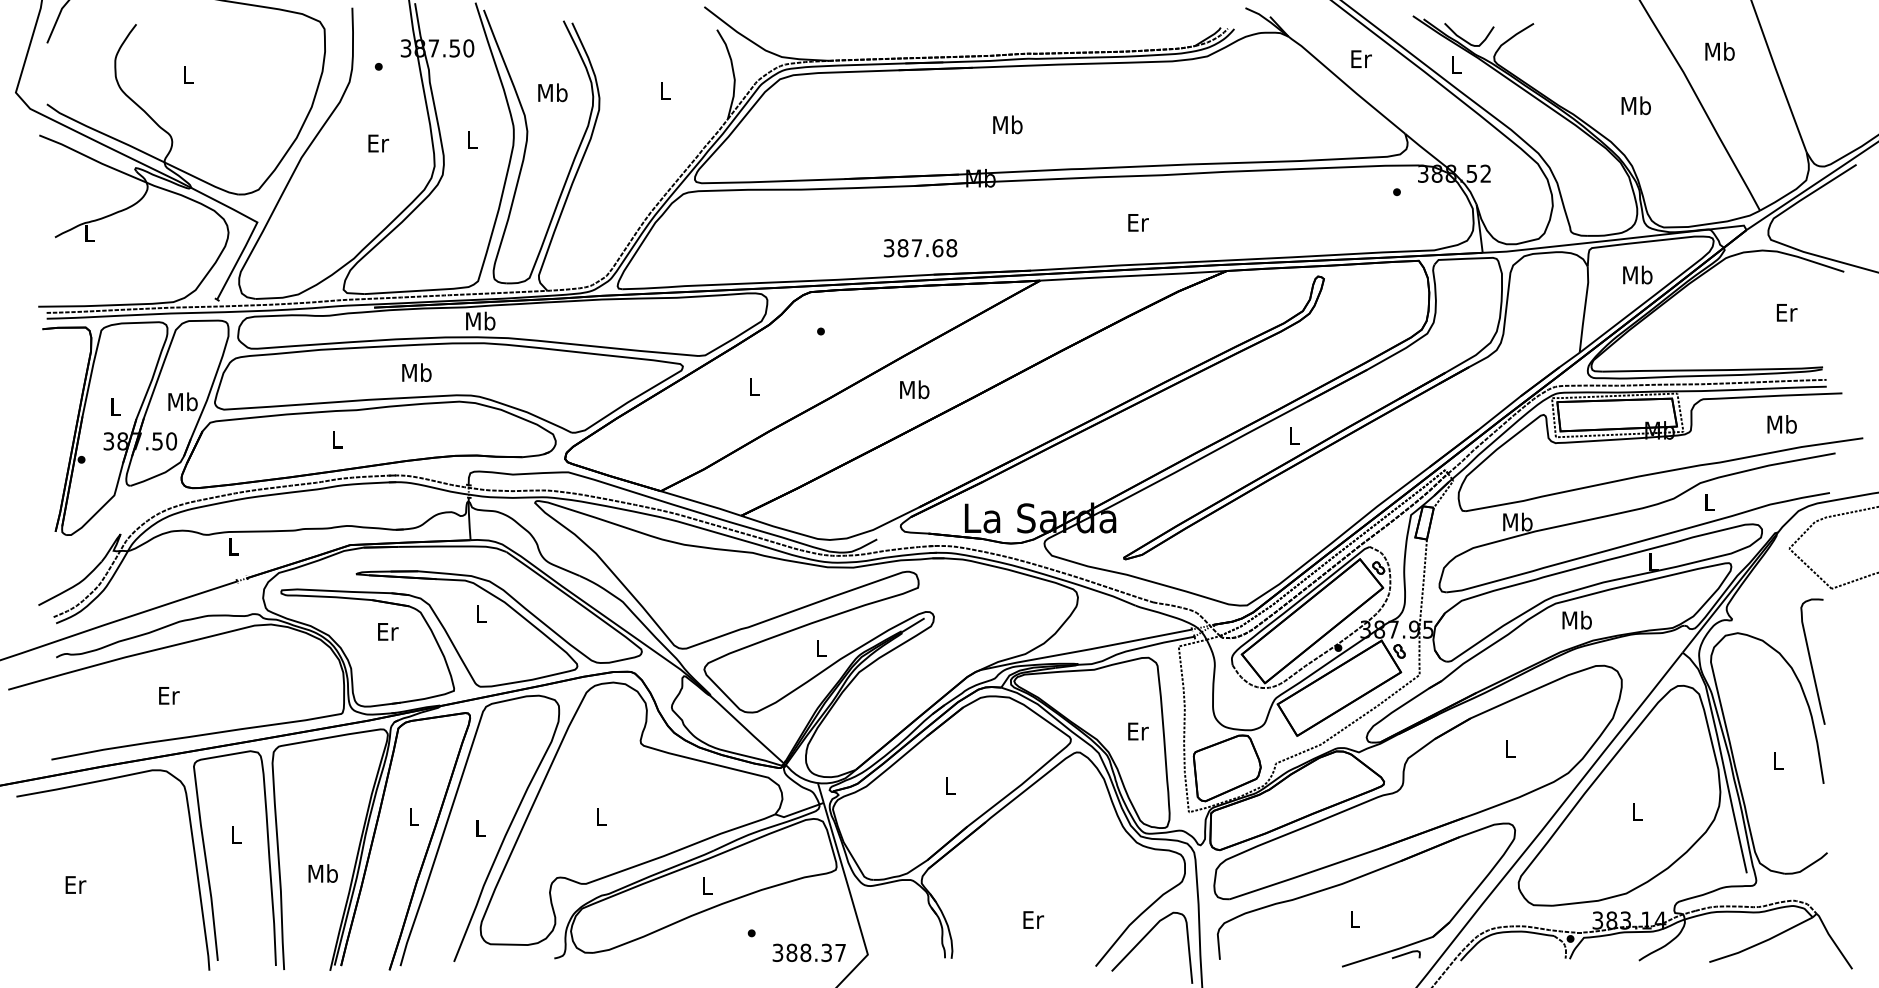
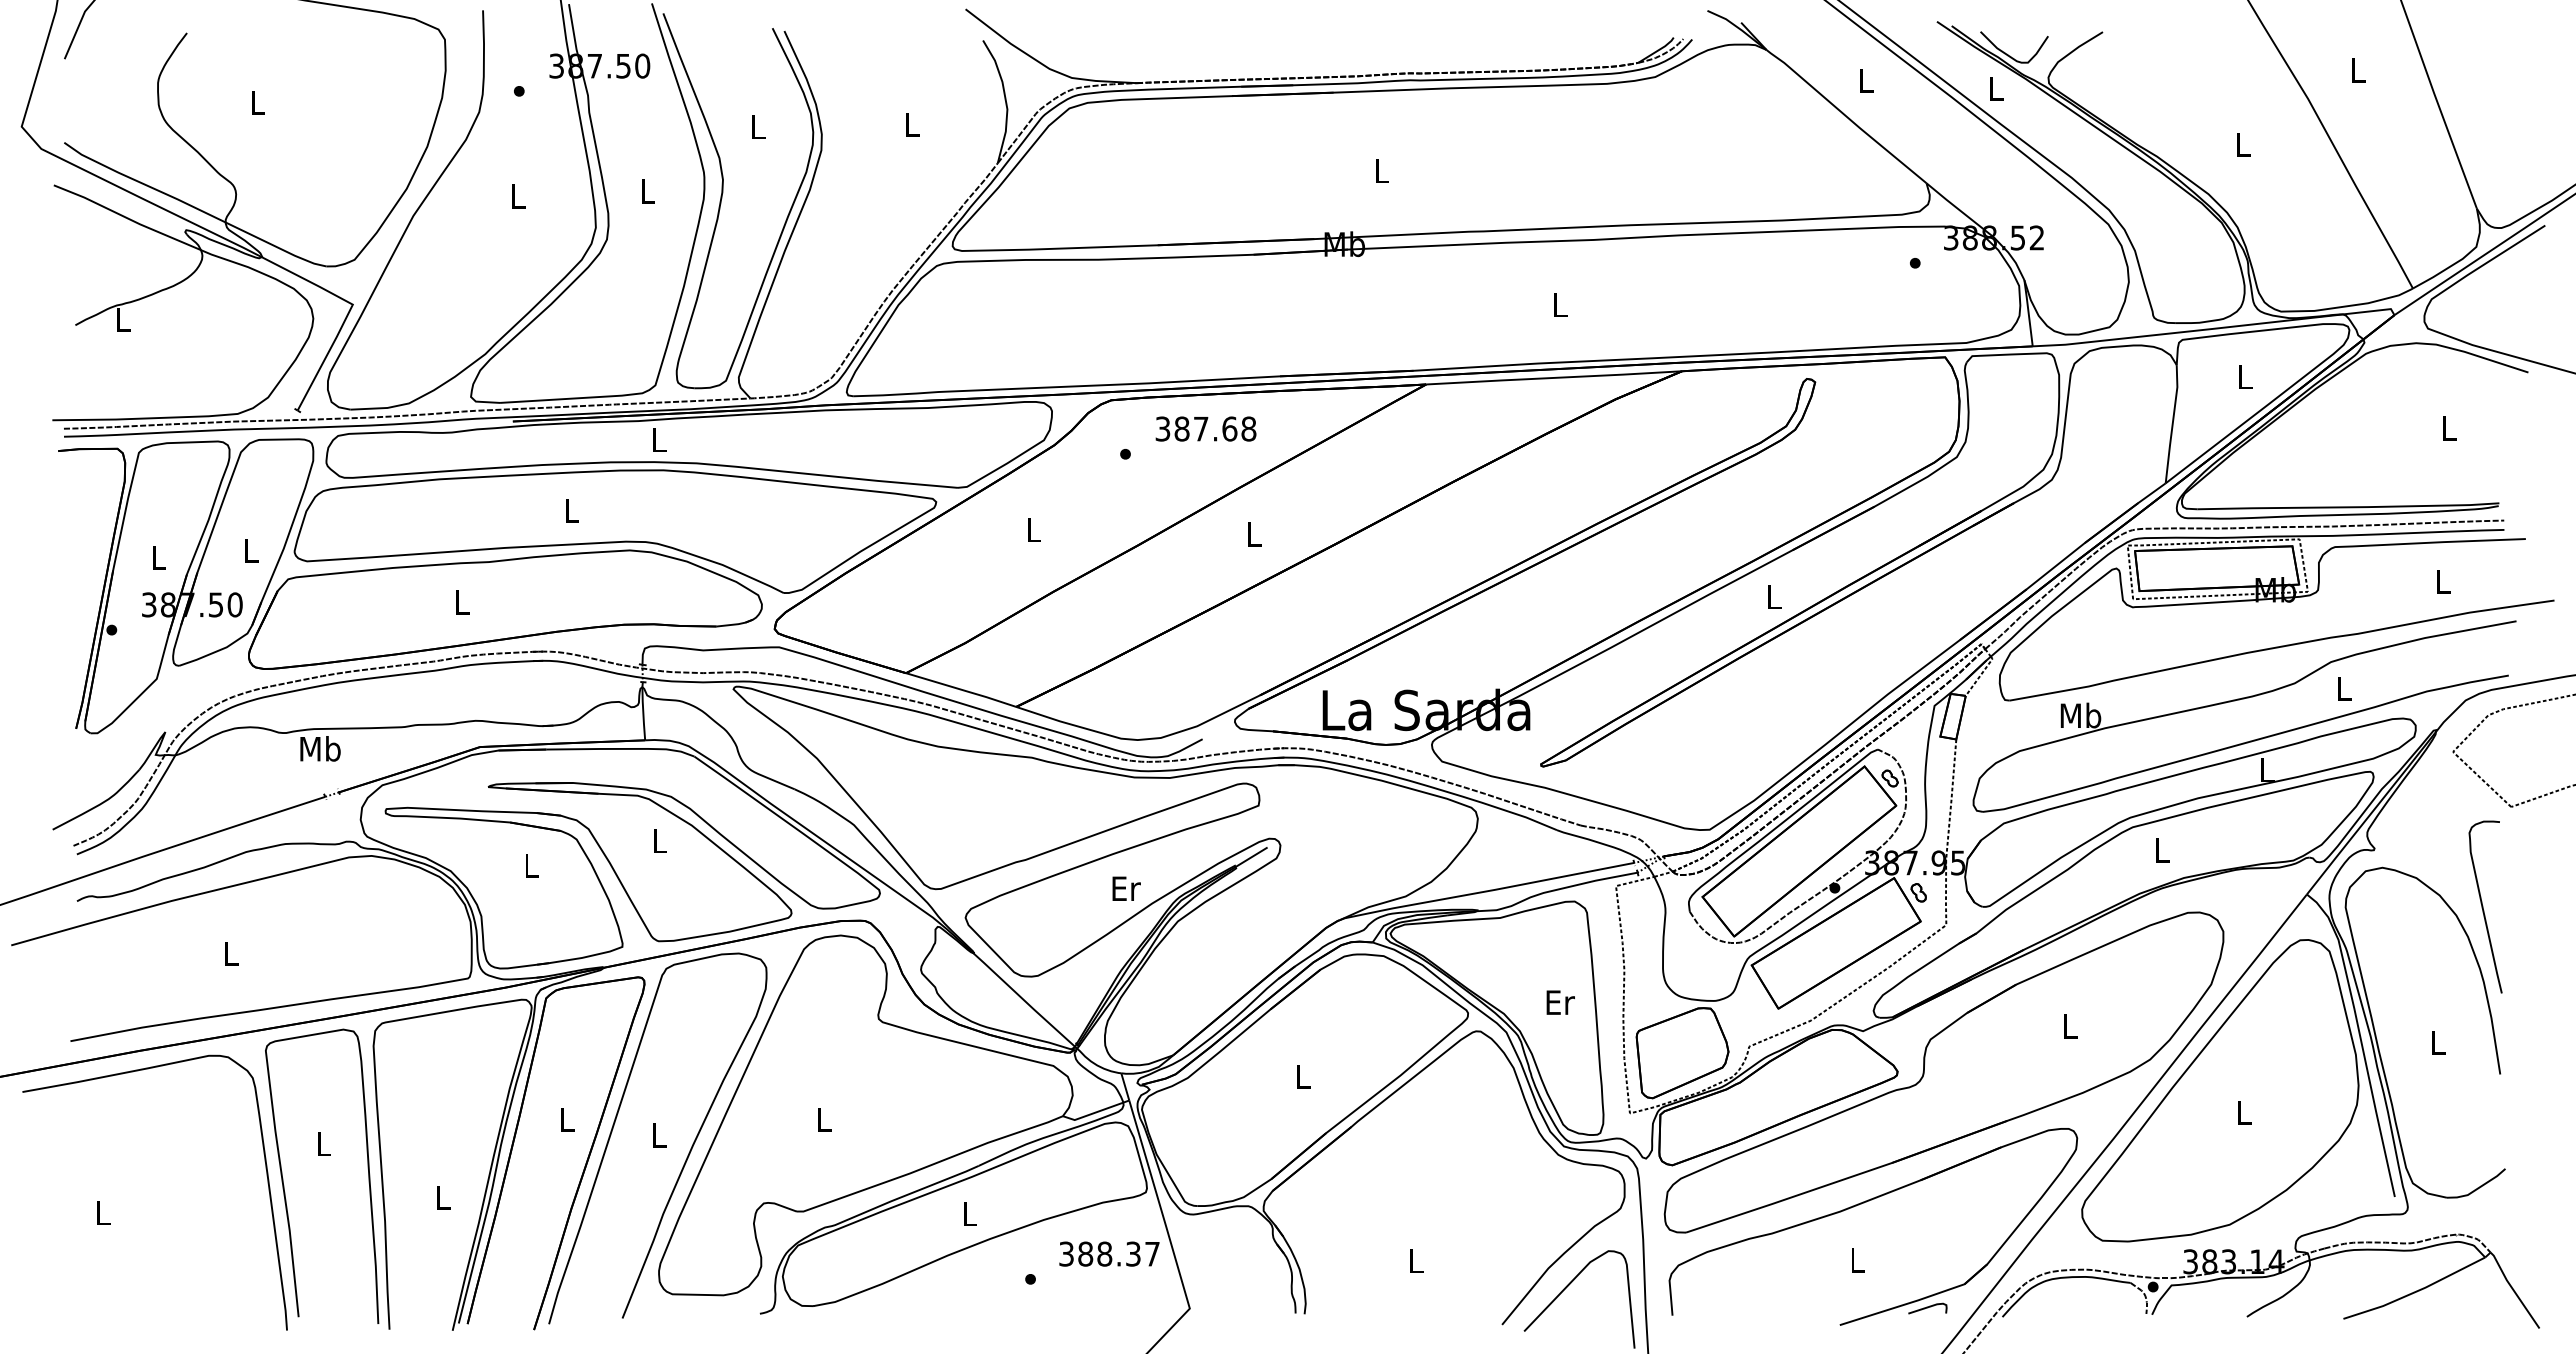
text: (1720, 51) -> (2358, 70), Mb -> L
text: (1361, 58) -> (1866, 80), Er -> L
text: (552, 92) -> (757, 126), Mb -> L
text: (1636, 105) -> (2243, 144), Mb -> L
text: (1007, 124) -> (1381, 170), Mb -> L
text: (378, 143) -> (519, 196), Er -> L
text: (1138, 223) -> (1560, 305), Er -> L
text: (920, 247) -> (1205, 428), moved
text: (1637, 274) -> (2245, 376), Mb -> L
text: (1787, 312) -> (2450, 428), Er -> L
text: (481, 320) -> (659, 439), Mb -> L
text: (416, 372) -> (571, 510), Mb -> L
text: (915, 389) -> (1254, 533), Mb -> L
text: (182, 401) -> (250, 550), Mb -> L
text: (1782, 424) -> (2443, 581), Mb -> L
text: (233, 546) -> (320, 748), L -> Mb
text: (1577, 619) -> (2162, 849), Mb -> L
text: (388, 631) -> (532, 865), Er -> L
text: (821, 648) -> (1126, 888), L -> Er
text: (169, 695) -> (232, 953), Er -> L
text: (323, 873) -> (443, 1197), Mb -> L
text: (76, 885) -> (104, 1213), Er -> L
text: (1033, 920) -> (1417, 1261), Er -> L
text: (809, 952) -> (1109, 1253), moved

